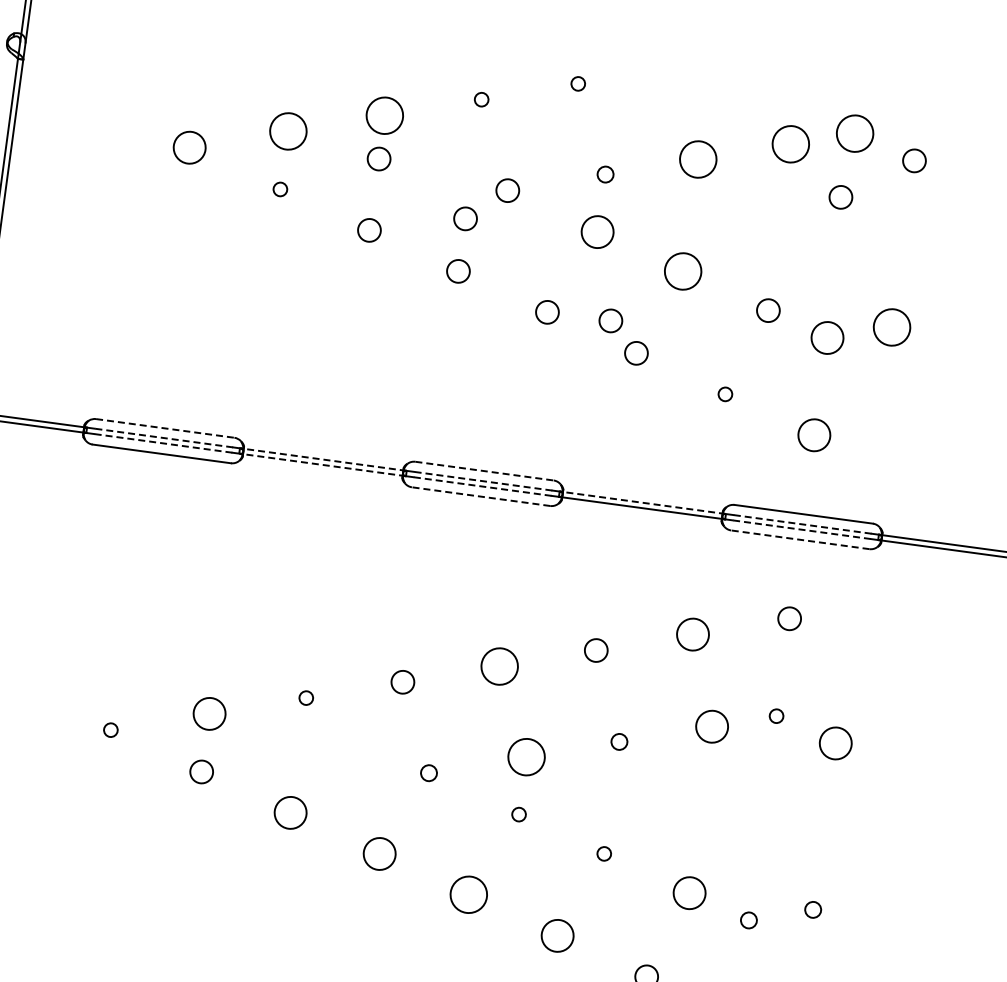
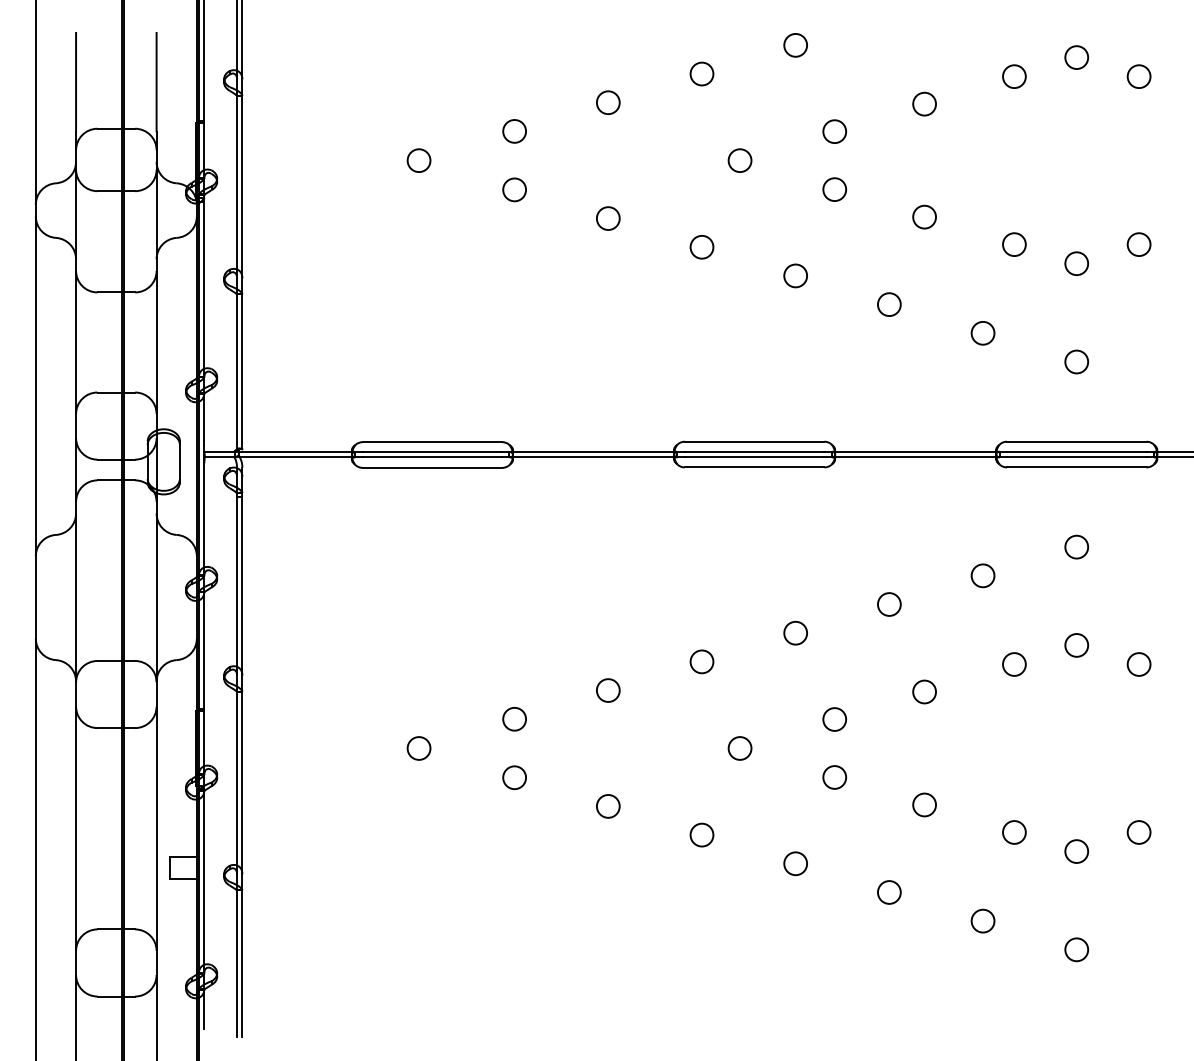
circle: (578, 83) -> (795, 45), size x1.67
circle: (481, 99) -> (701, 73), size x1.67
circle: (385, 115) -> (608, 102), size x0.62
circle: (288, 131) -> (514, 131), size x0.62
circle: (855, 133) -> (1076, 57), size x0.62
circle: (791, 144) -> (1014, 76), size x0.62
circle: (189, 147) -> (418, 160), size x0.71
circle: (698, 158) -> (924, 103), size x0.62
circle: (379, 159) -> (608, 146), removed
circle: (605, 174) -> (834, 131), size x1.43
circle: (280, 189) -> (514, 189), size x1.67
circle: (840, 197) -> (1070, 122), removed
circle: (465, 219) -> (701, 194), removed
circle: (597, 231) -> (834, 189), size x0.71
circle: (683, 270) -> (924, 216), size x0.62
circle: (610, 320) -> (859, 275), removed
circle: (891, 327) -> (1138, 244), size x0.62
circle: (827, 337) -> (1076, 263), size x0.71
circle: (724, 394) -> (982, 333), size x1.67
line: (165, 428) -> (432, 442), dashed -> solid
circle: (814, 434) -> (1076, 361), size x0.71
line: (164, 437) -> (432, 451), dashed -> solid
line: (163, 443) -> (432, 457), dashed -> solid
line: (323, 459) -> (593, 451), dashed -> solid
line: (322, 465) -> (593, 457), dashed -> solid
line: (484, 470) -> (754, 441), dashed -> solid
line: (483, 480) -> (754, 451), dashed -> solid
line: (482, 486) -> (754, 457), dashed -> solid
line: (480, 496) -> (754, 467), dashed -> solid
line: (642, 502) -> (915, 451), dashed -> solid
line: (802, 523) -> (1076, 451), dashed -> solid
line: (801, 529) -> (1076, 457), dashed -> solid
line: (800, 539) -> (1076, 467), dashed -> solid
circle: (692, 634) -> (982, 575), size x0.71
circle: (499, 665) -> (795, 632), size x0.62
circle: (306, 698) -> (608, 690), size x1.67
circle: (209, 714) -> (514, 719), size x0.71
circle: (776, 716) -> (1076, 645), size x1.67
circle: (712, 726) -> (1014, 664), size x0.71
circle: (110, 730) -> (418, 748), size x1.67
circle: (619, 741) -> (924, 691), size x1.43
circle: (835, 743) -> (1138, 664), size x0.71
circle: (526, 757) -> (834, 719), size x0.62
circle: (428, 773) -> (739, 748), size x1.43
circle: (290, 813) -> (608, 806), size x0.71
circle: (518, 814) -> (834, 777), size x1.67
circle: (379, 853) -> (701, 834), size x0.71
circle: (604, 853) -> (924, 804), size x1.67
circle: (689, 893) -> (1014, 832), size x0.71
circle: (468, 894) -> (795, 863), size x0.62
circle: (812, 909) -> (1138, 832), size x1.43
circle: (748, 920) -> (1076, 851), size x1.43
circle: (557, 935) -> (889, 892), size x0.71

